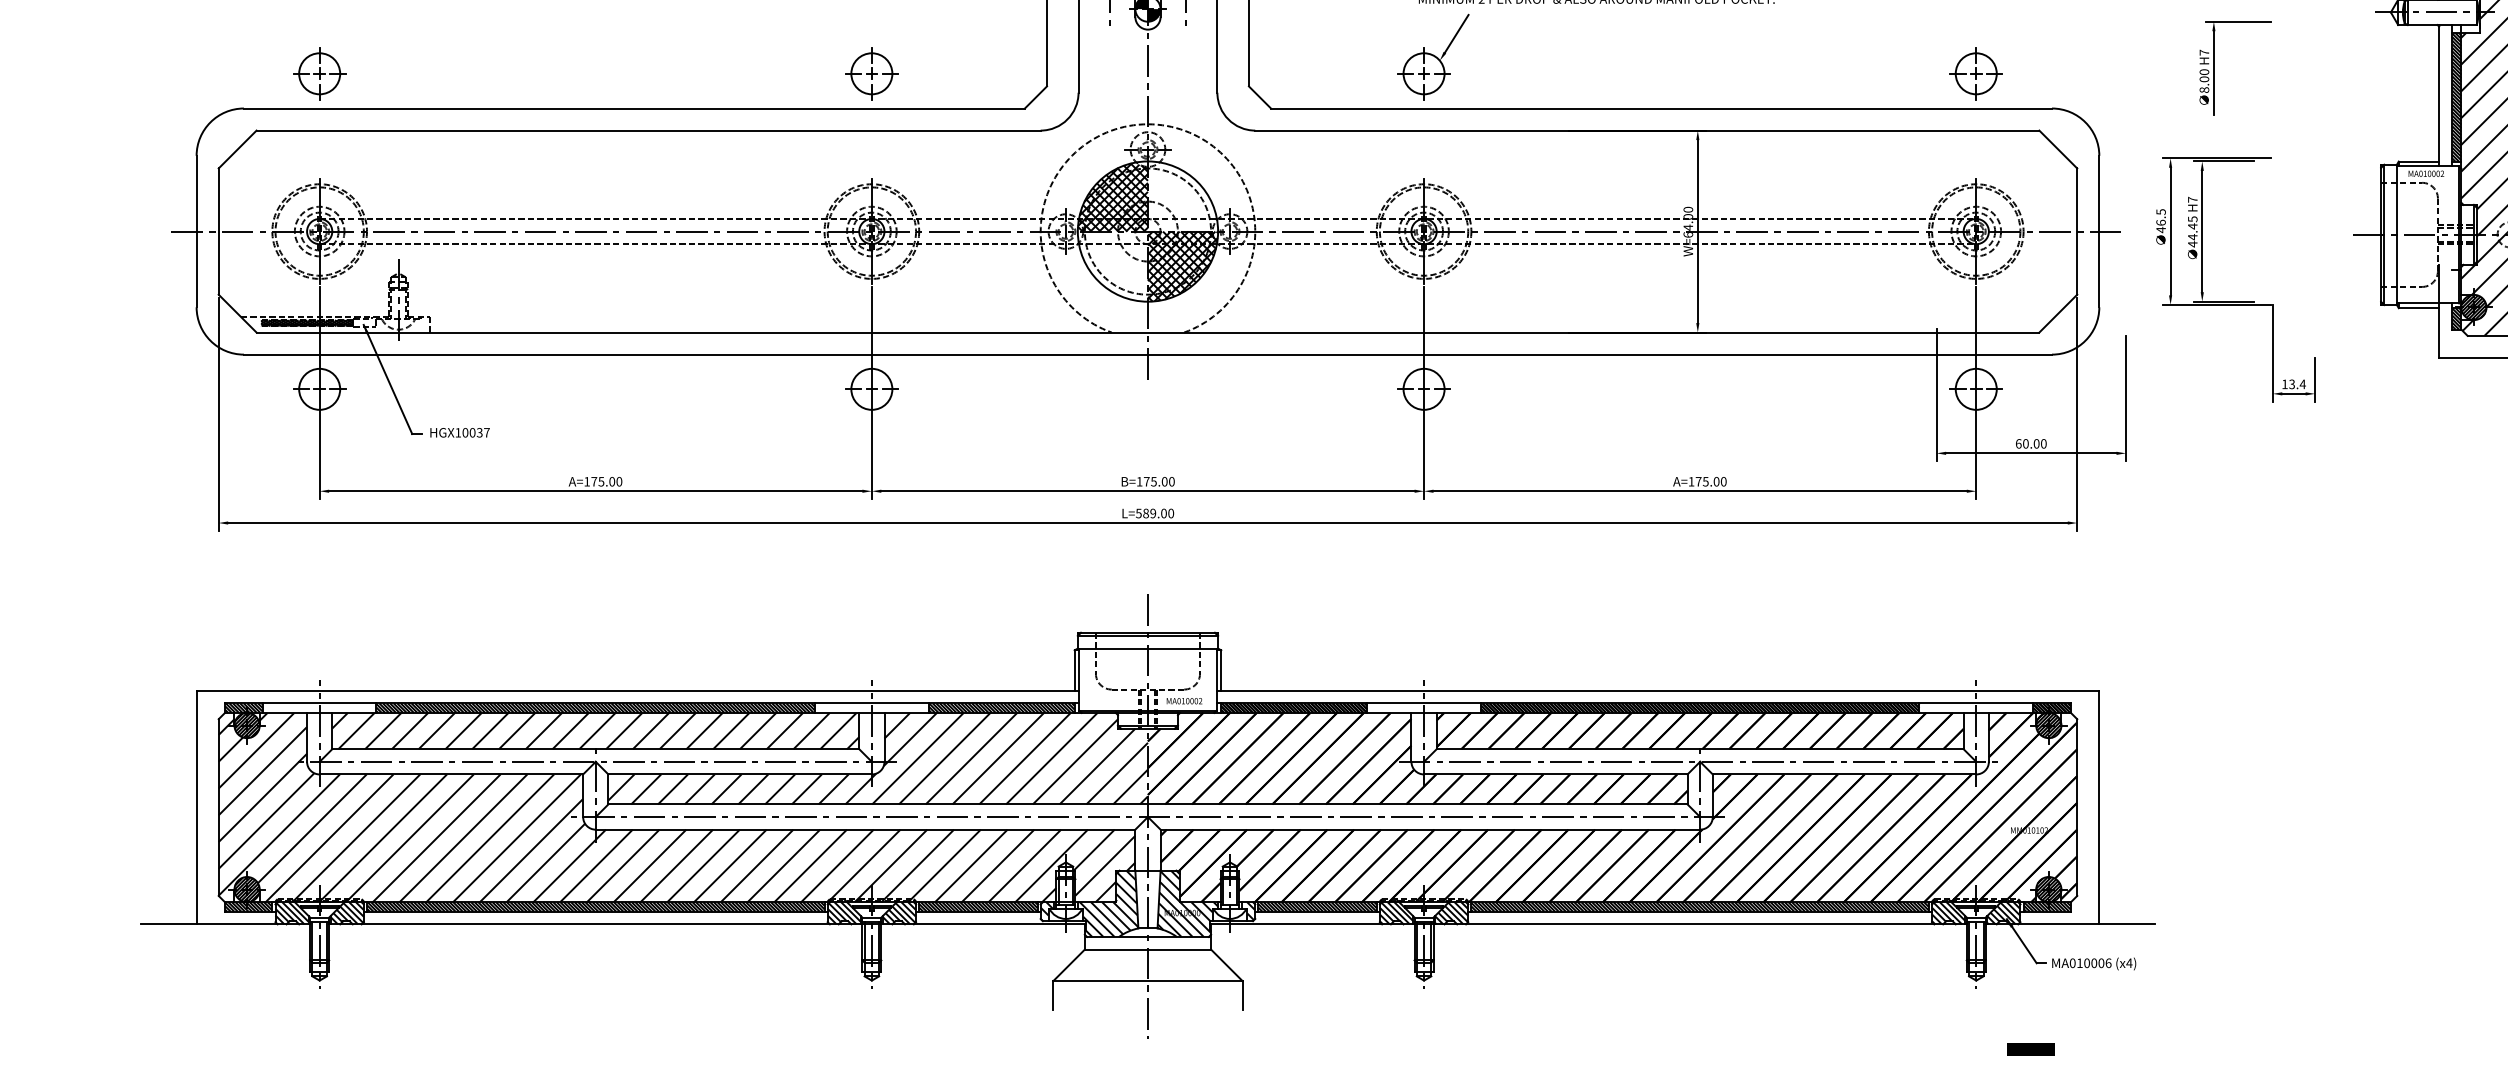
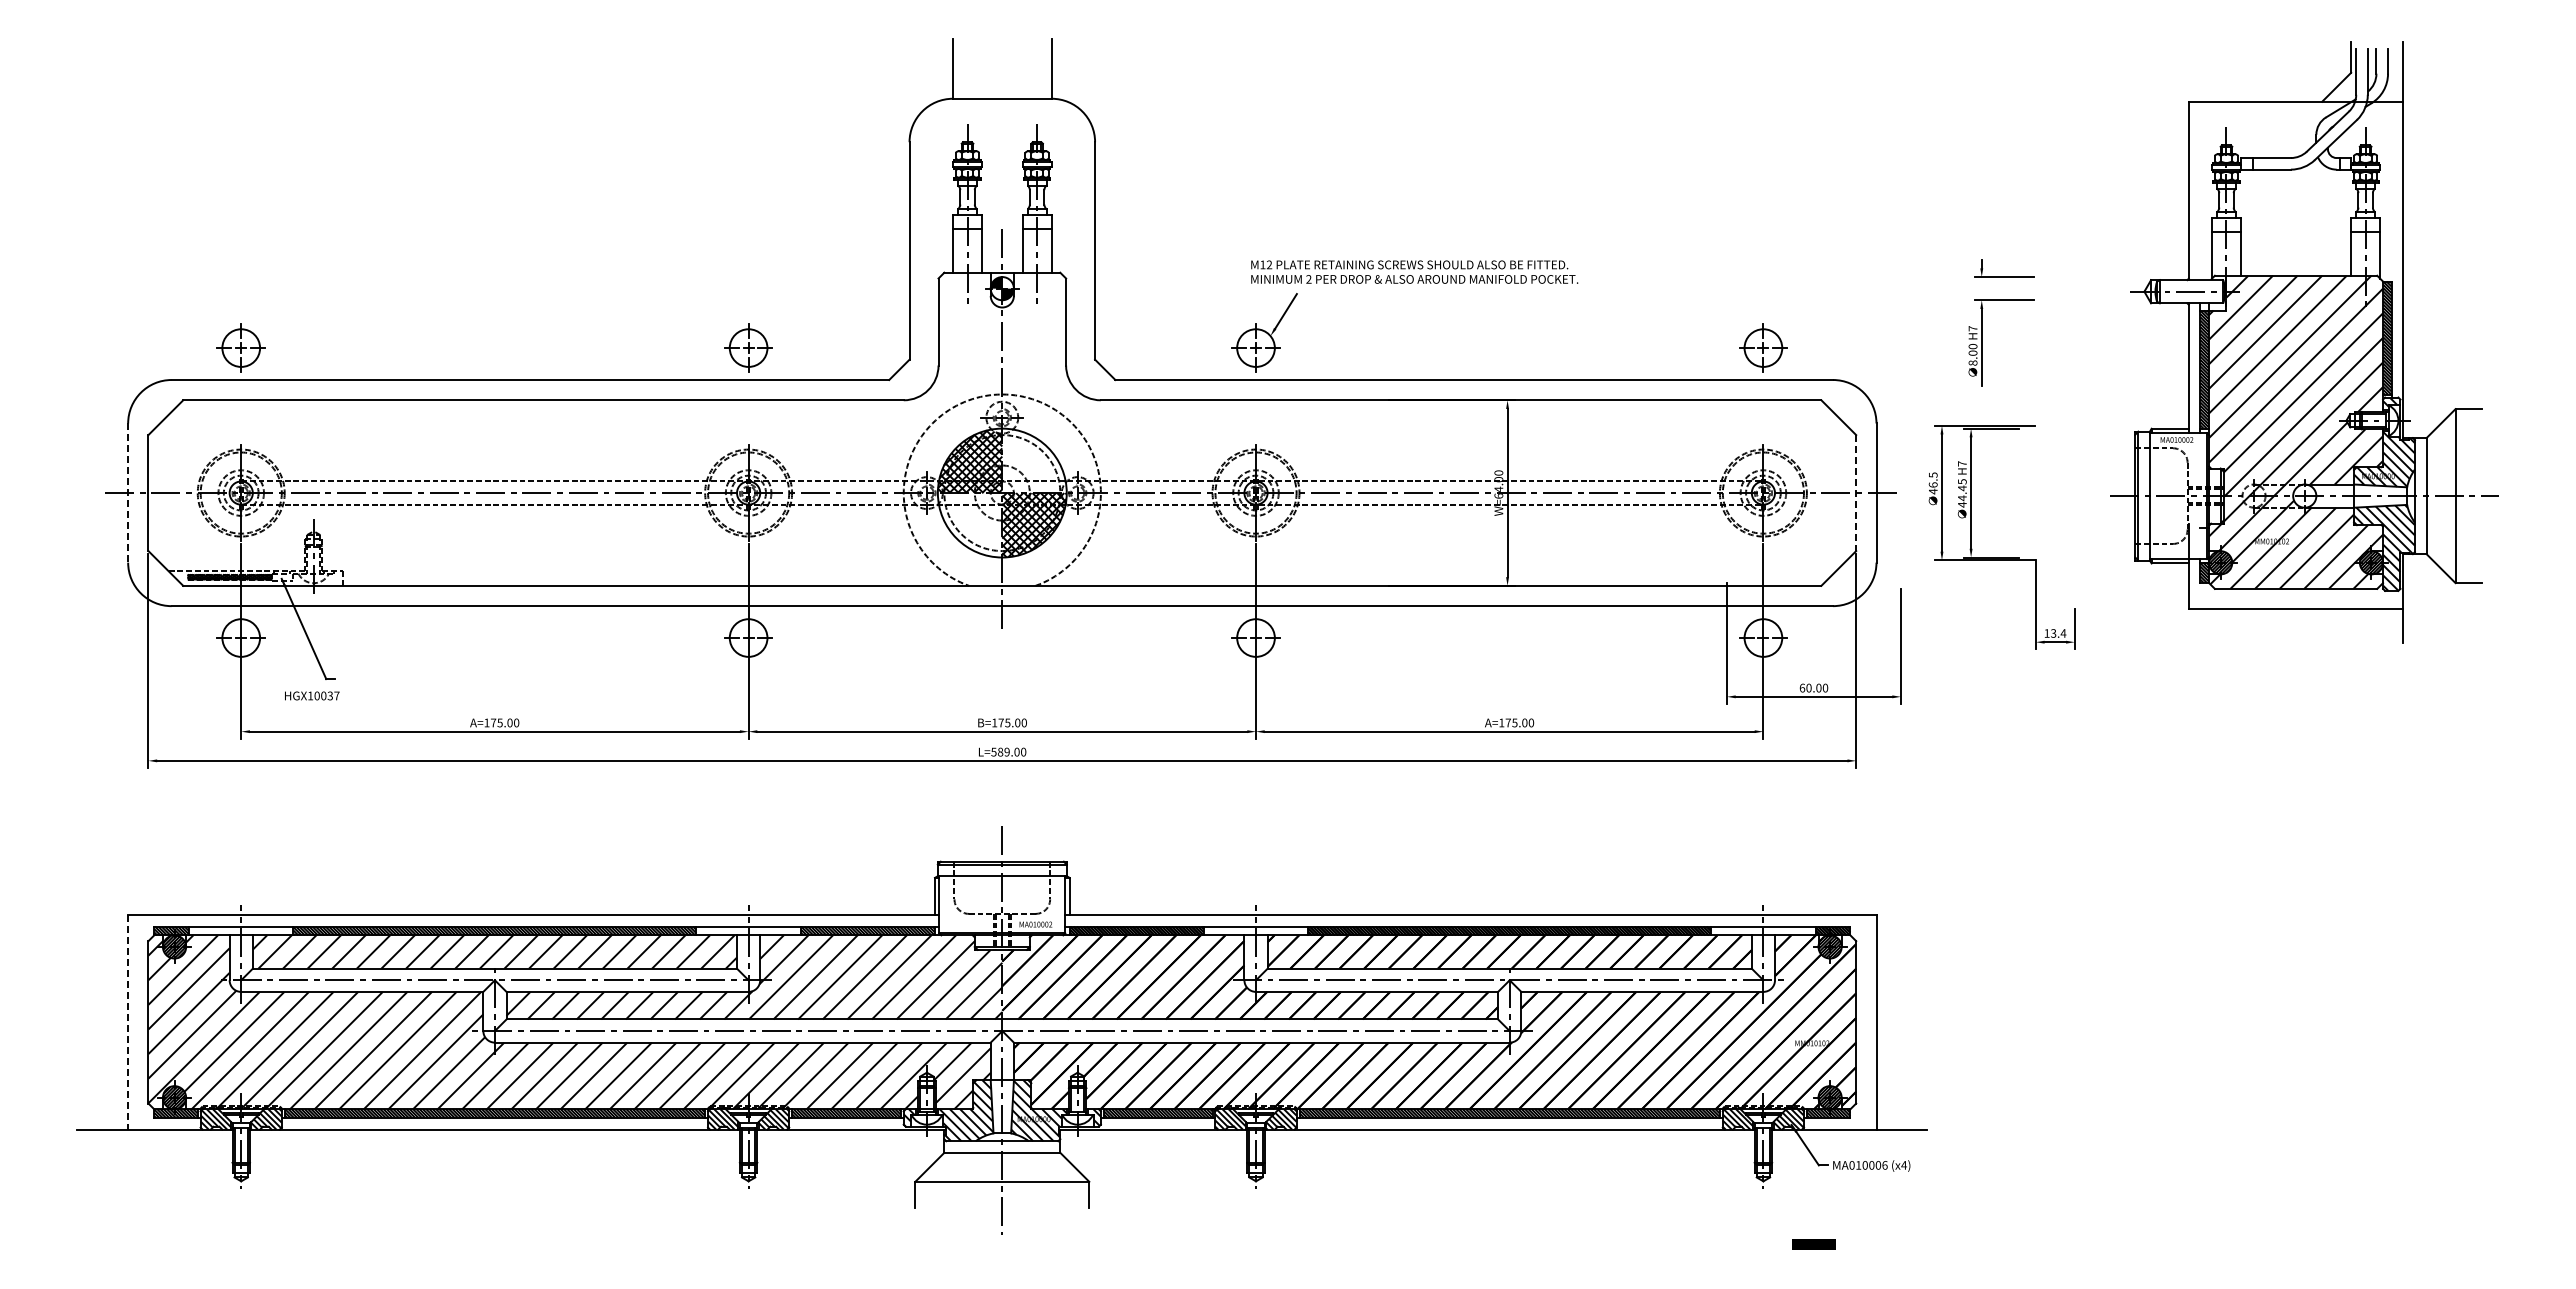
line: (196, 232) -> (128, 493), solid -> dashed
line: (2077, 232) -> (1856, 493), solid -> dashed
text: (460, 432) -> (312, 695), moved
line: (196, 807) -> (128, 1022), solid -> dashed

